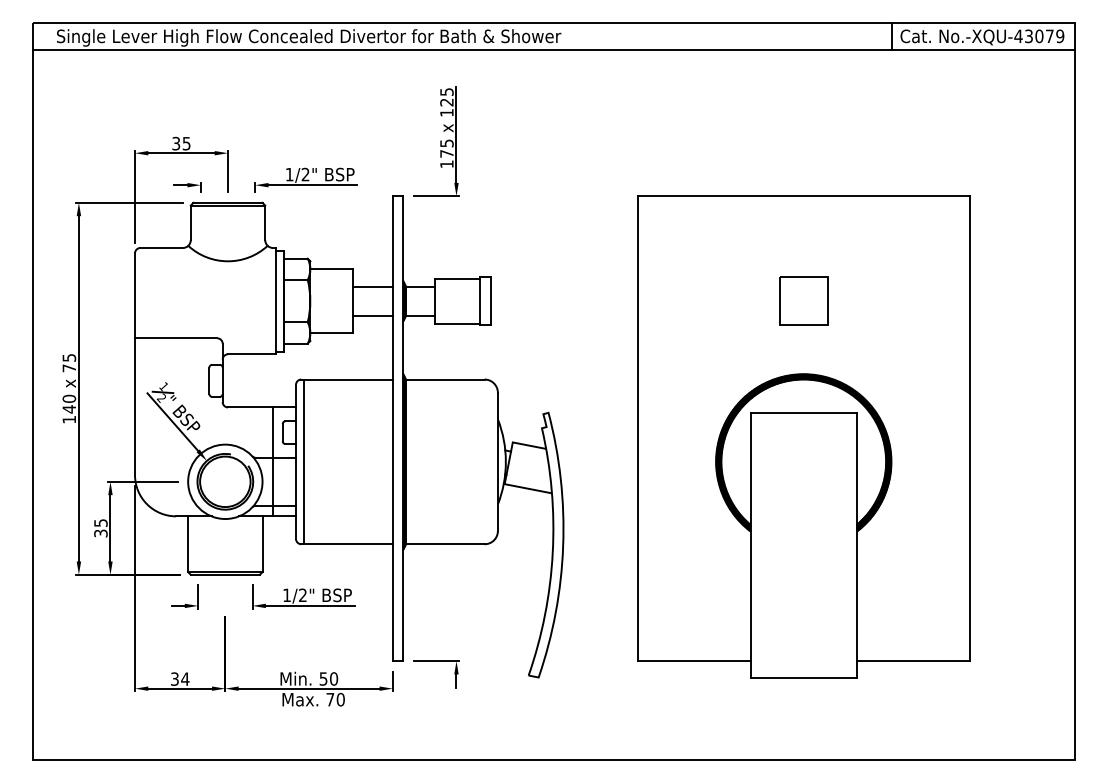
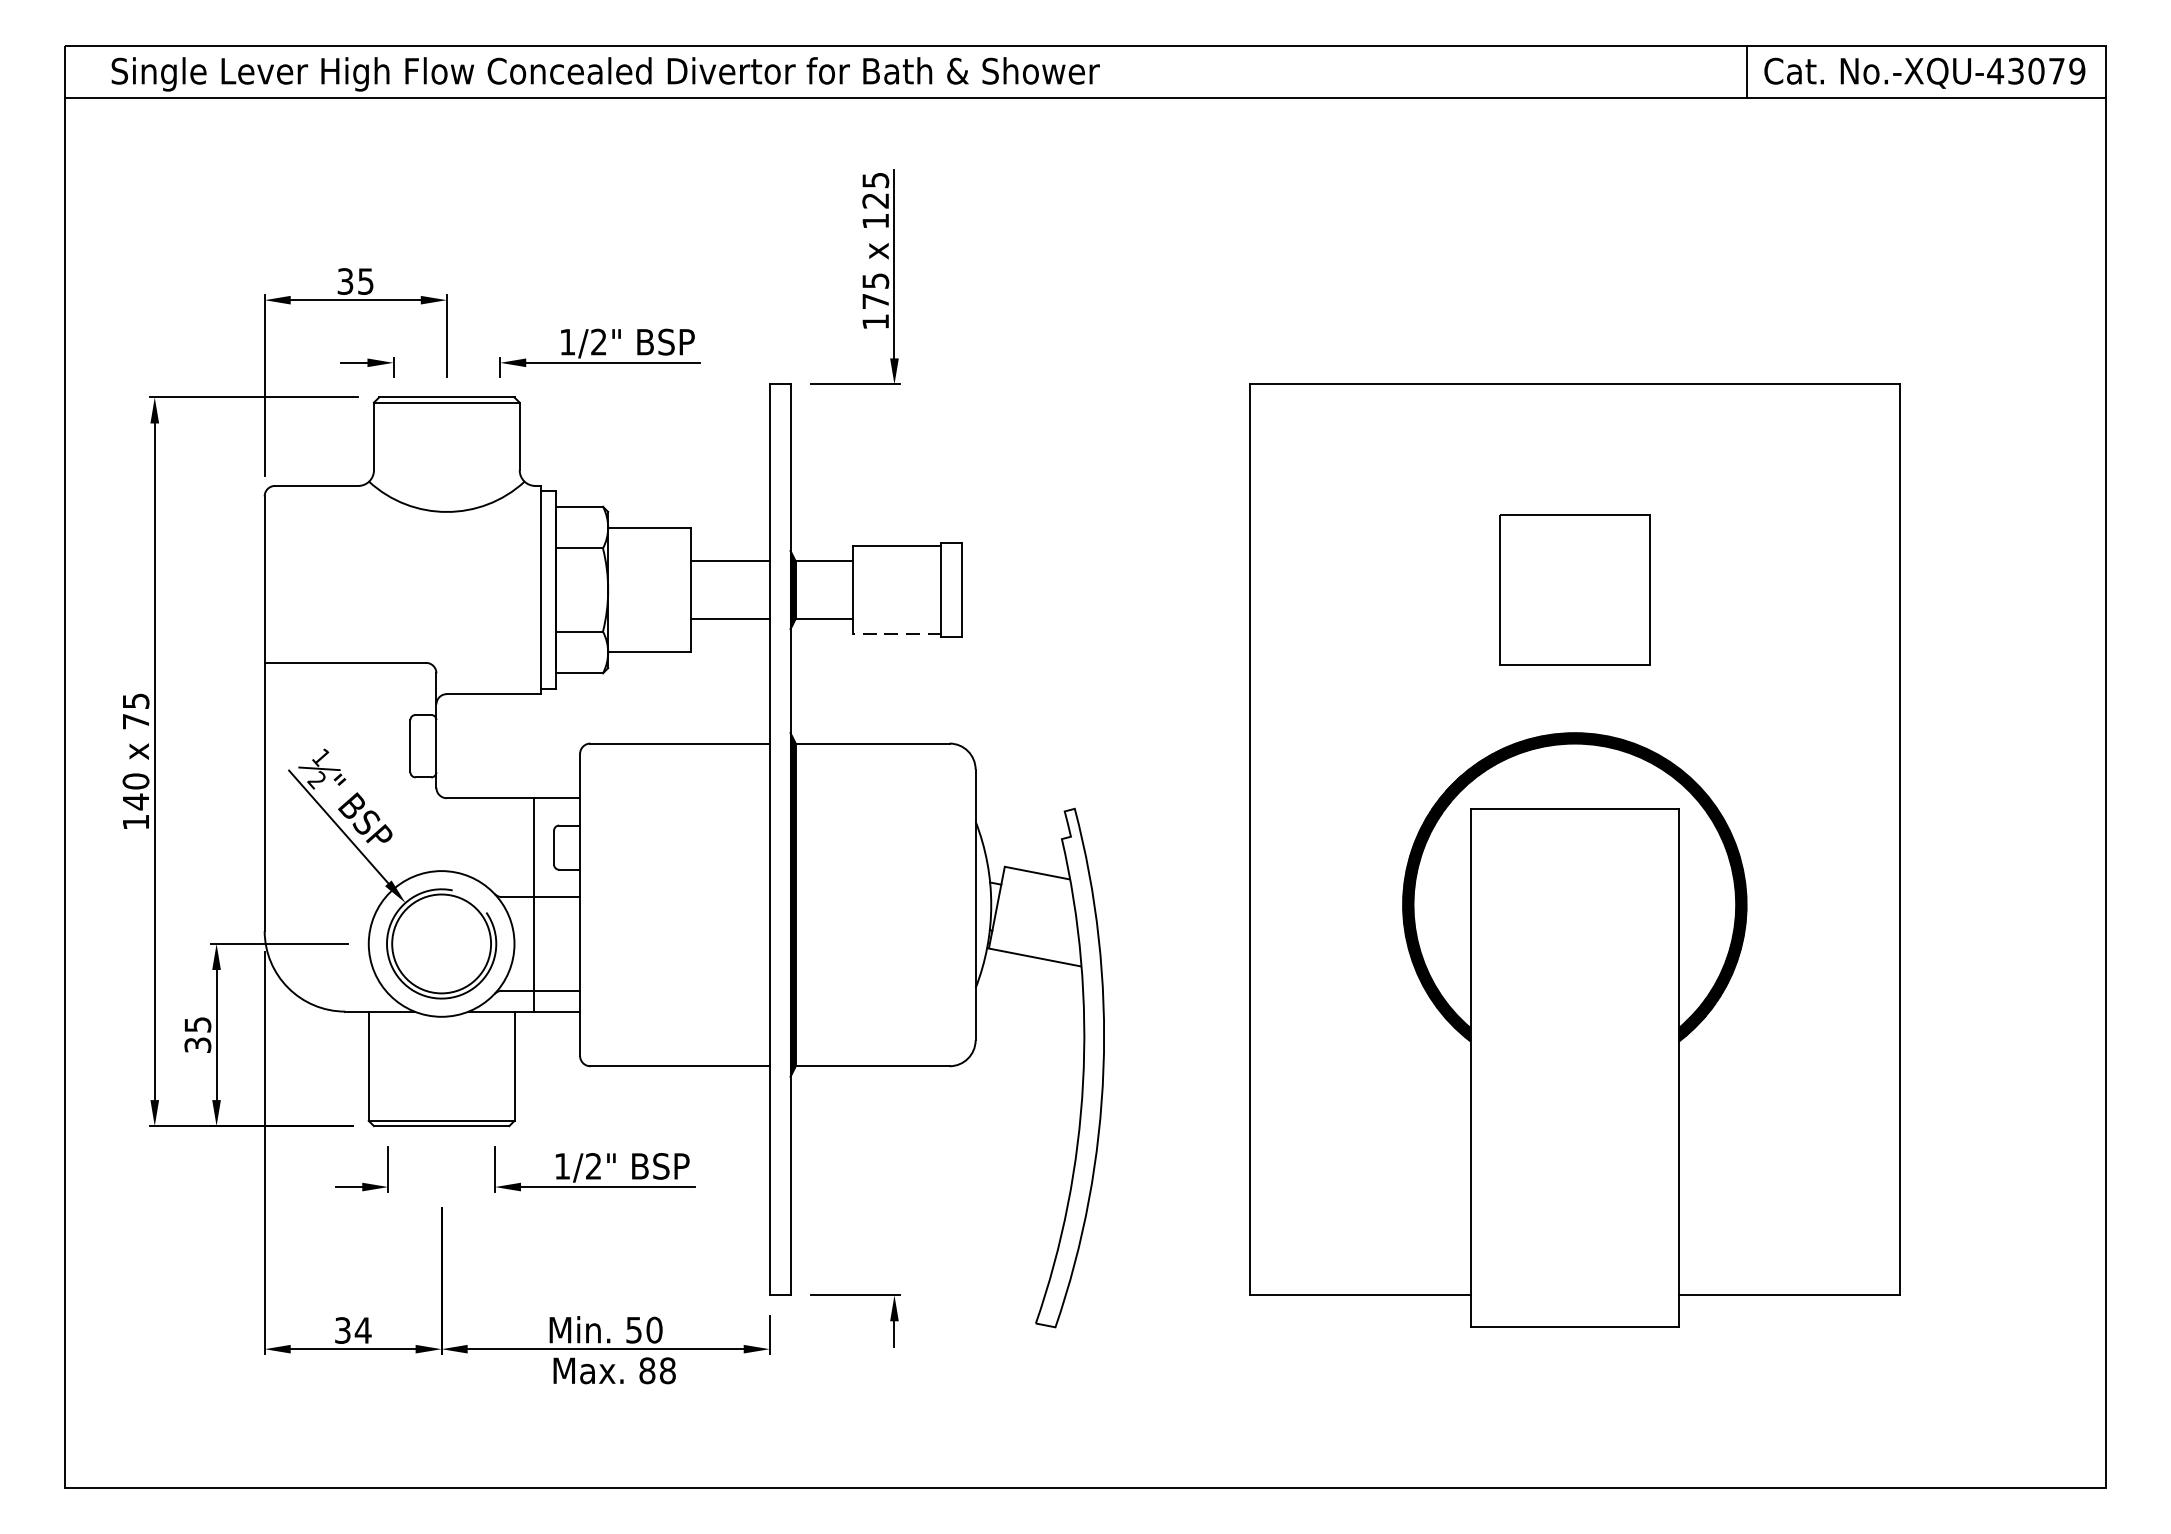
part: (803, 300) -> (1574, 588), size x1.6
line: (457, 323) -> (896, 633), solid -> dashed
line: (303, 461) -> (594, 904), removed
text: (335, 699) -> (657, 1370), 70 -> 88

